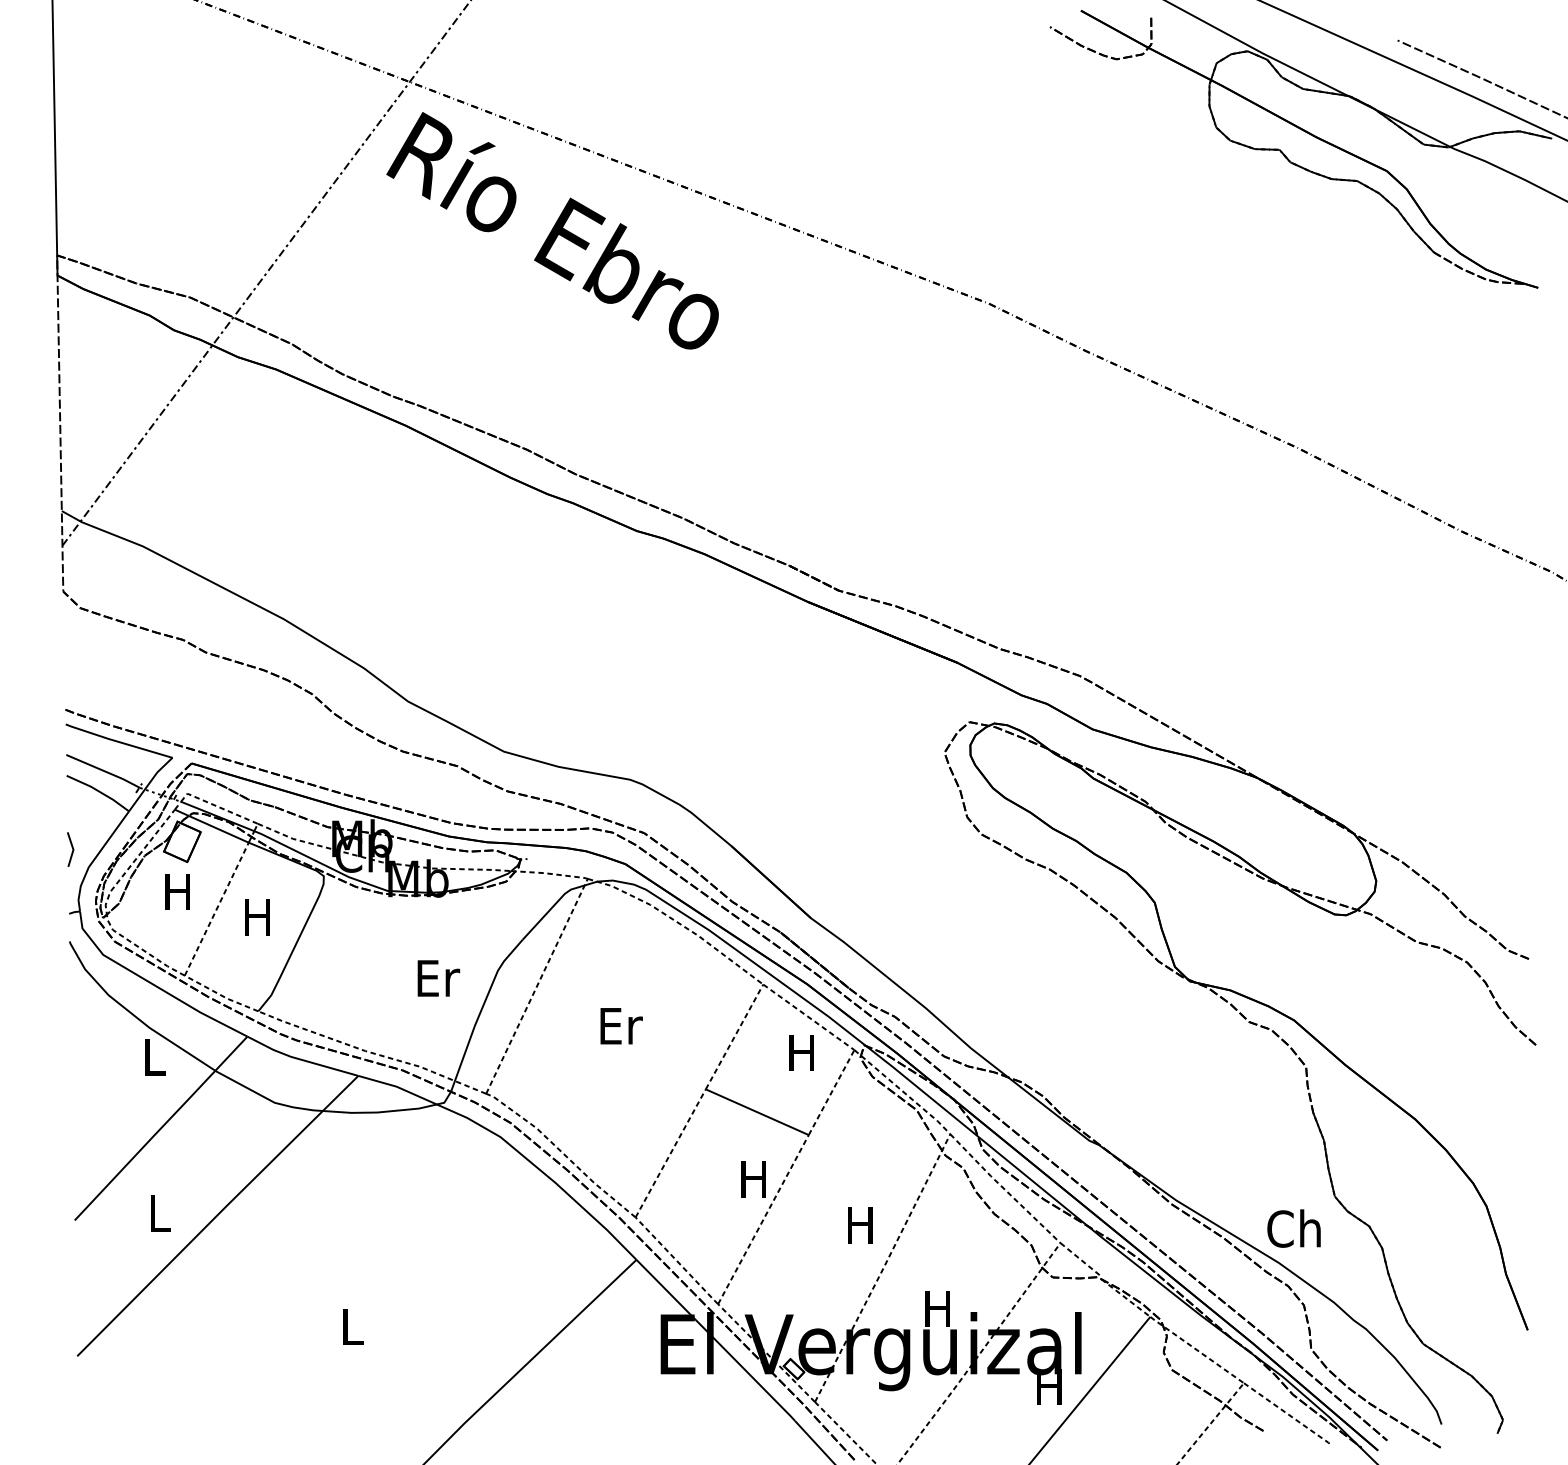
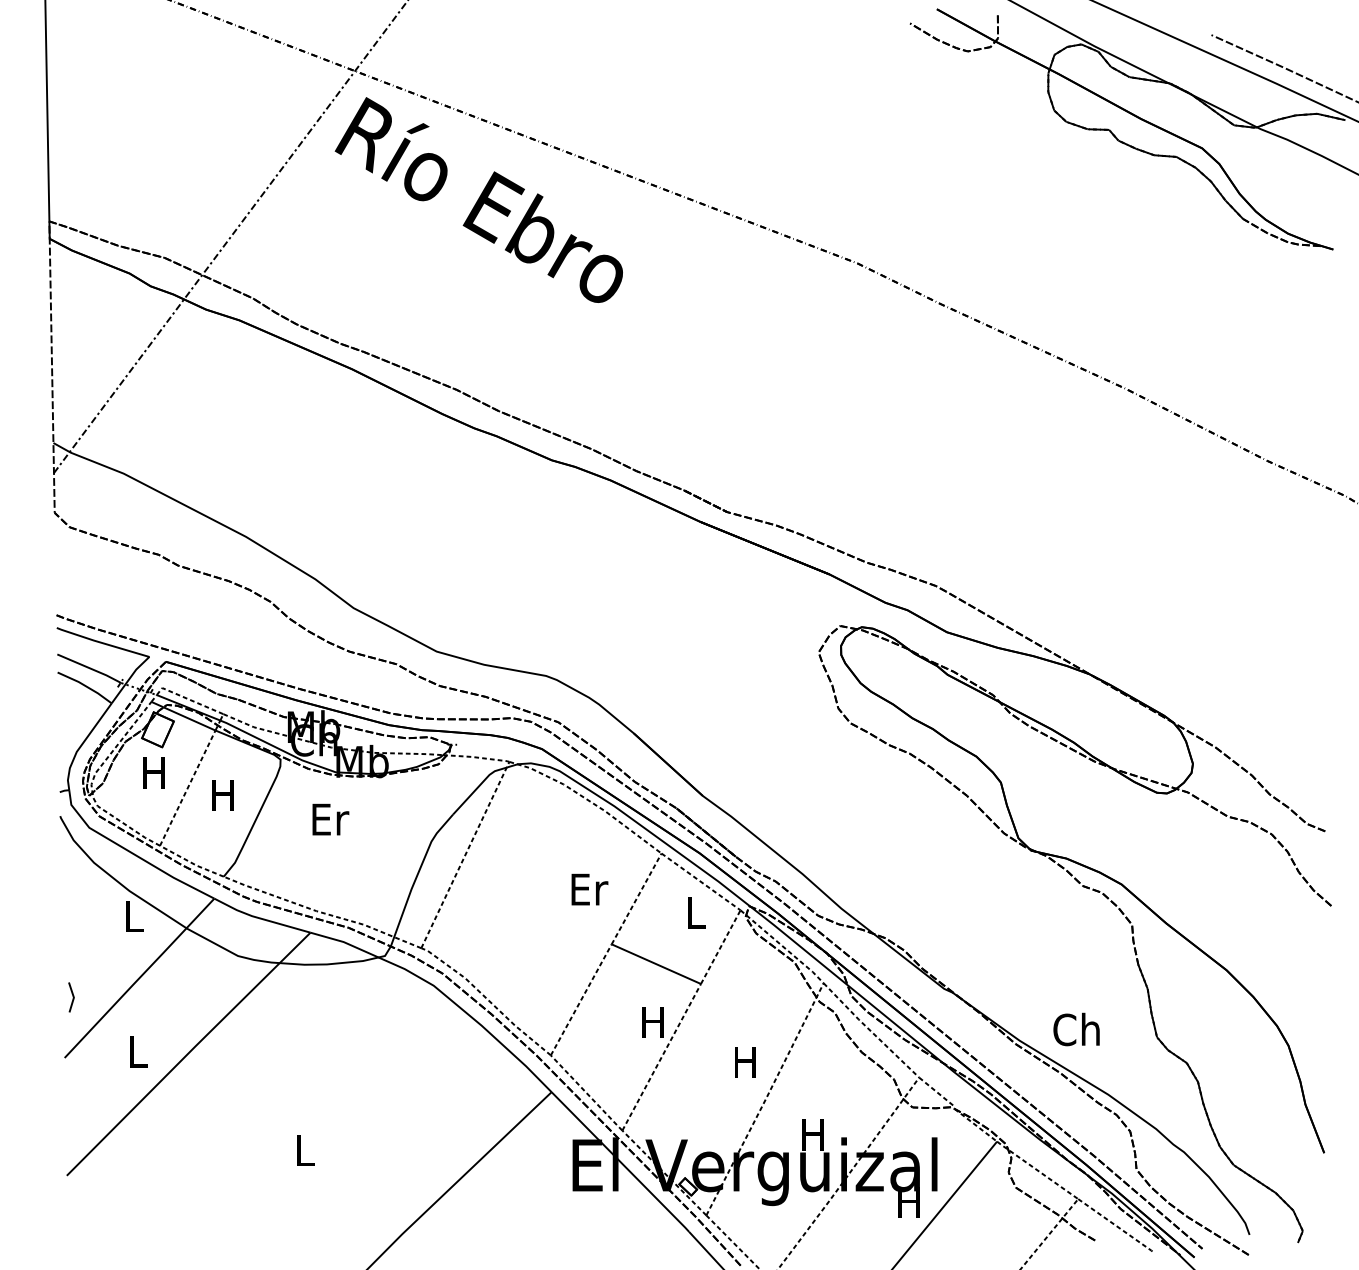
line: (72, 849) -> (73, 997), moved
text: (438, 978) -> (330, 819), moved
text: (621, 1026) -> (589, 889), moved
text: (801, 1052) -> (694, 912), H -> L
text: (1293, 1228) -> (1076, 1029), moved

